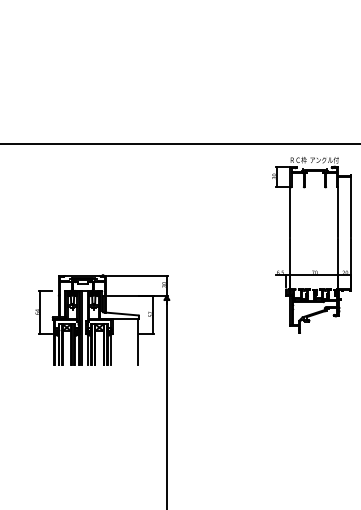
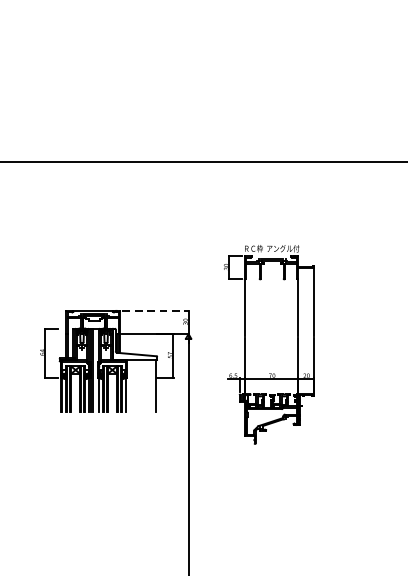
part: (311, 245) -> (268, 345), moved
line: (137, 275) -> (155, 311), solid -> dashed

